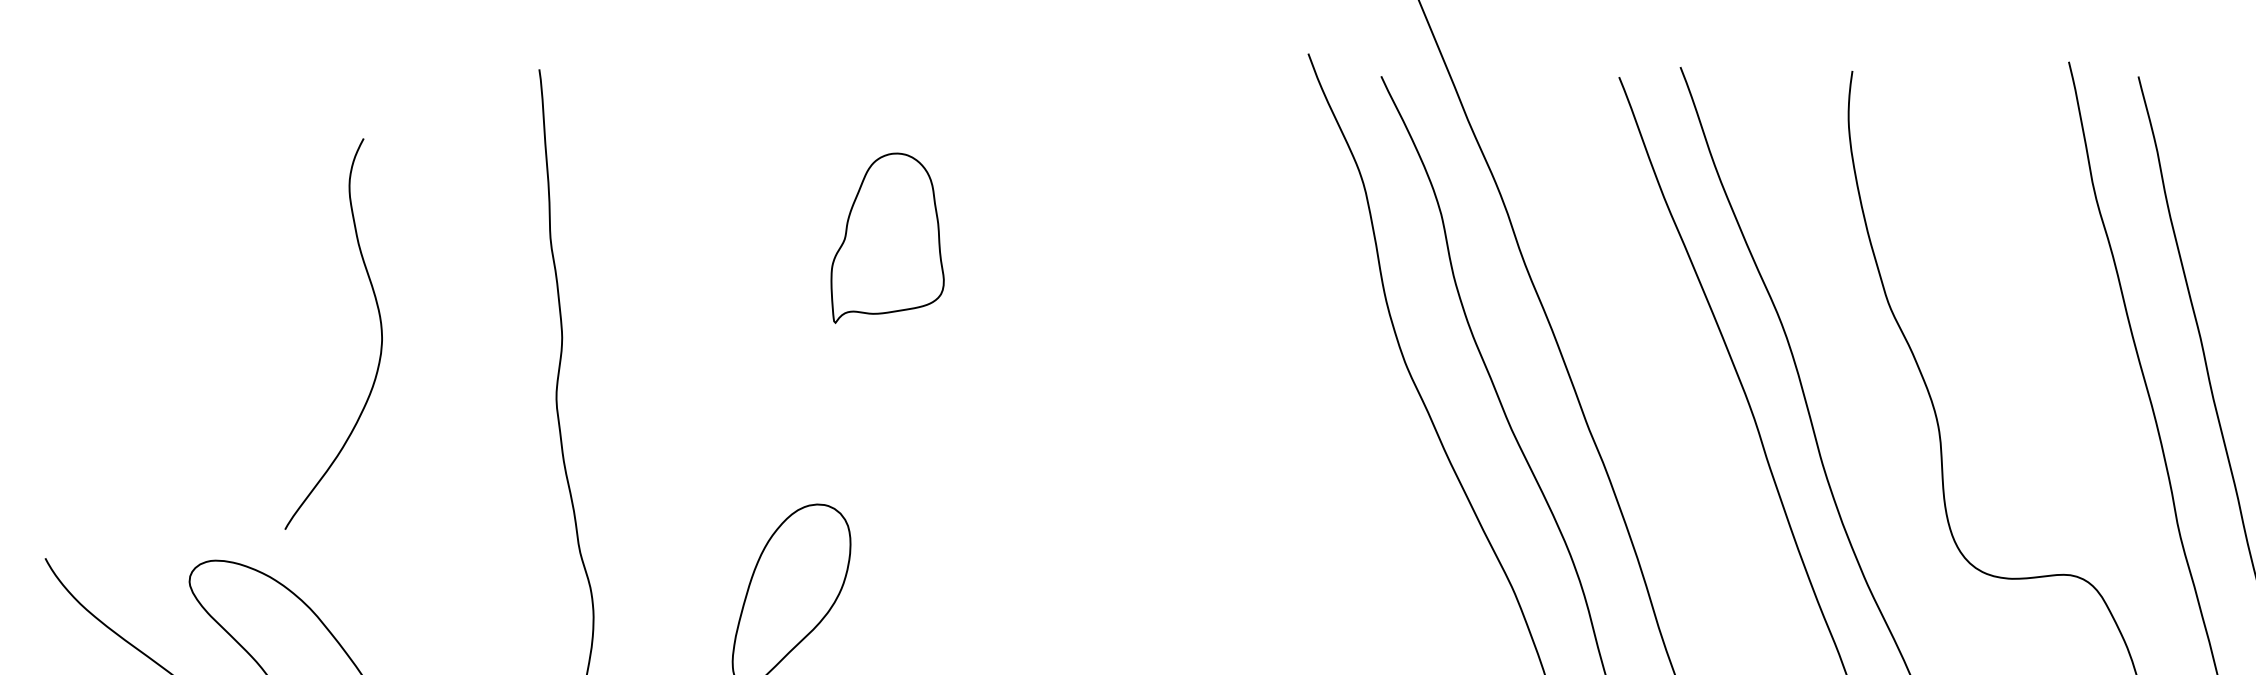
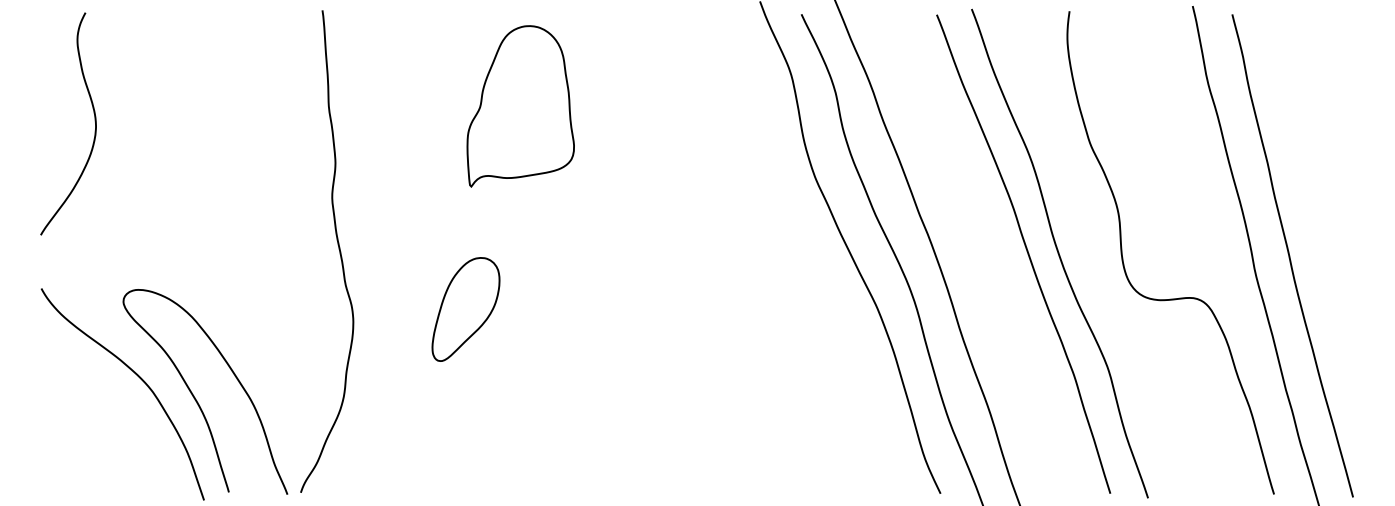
part: (887, 238) -> (520, 106), size x1.67
curve: (379, 329) -> (94, 121), moved

